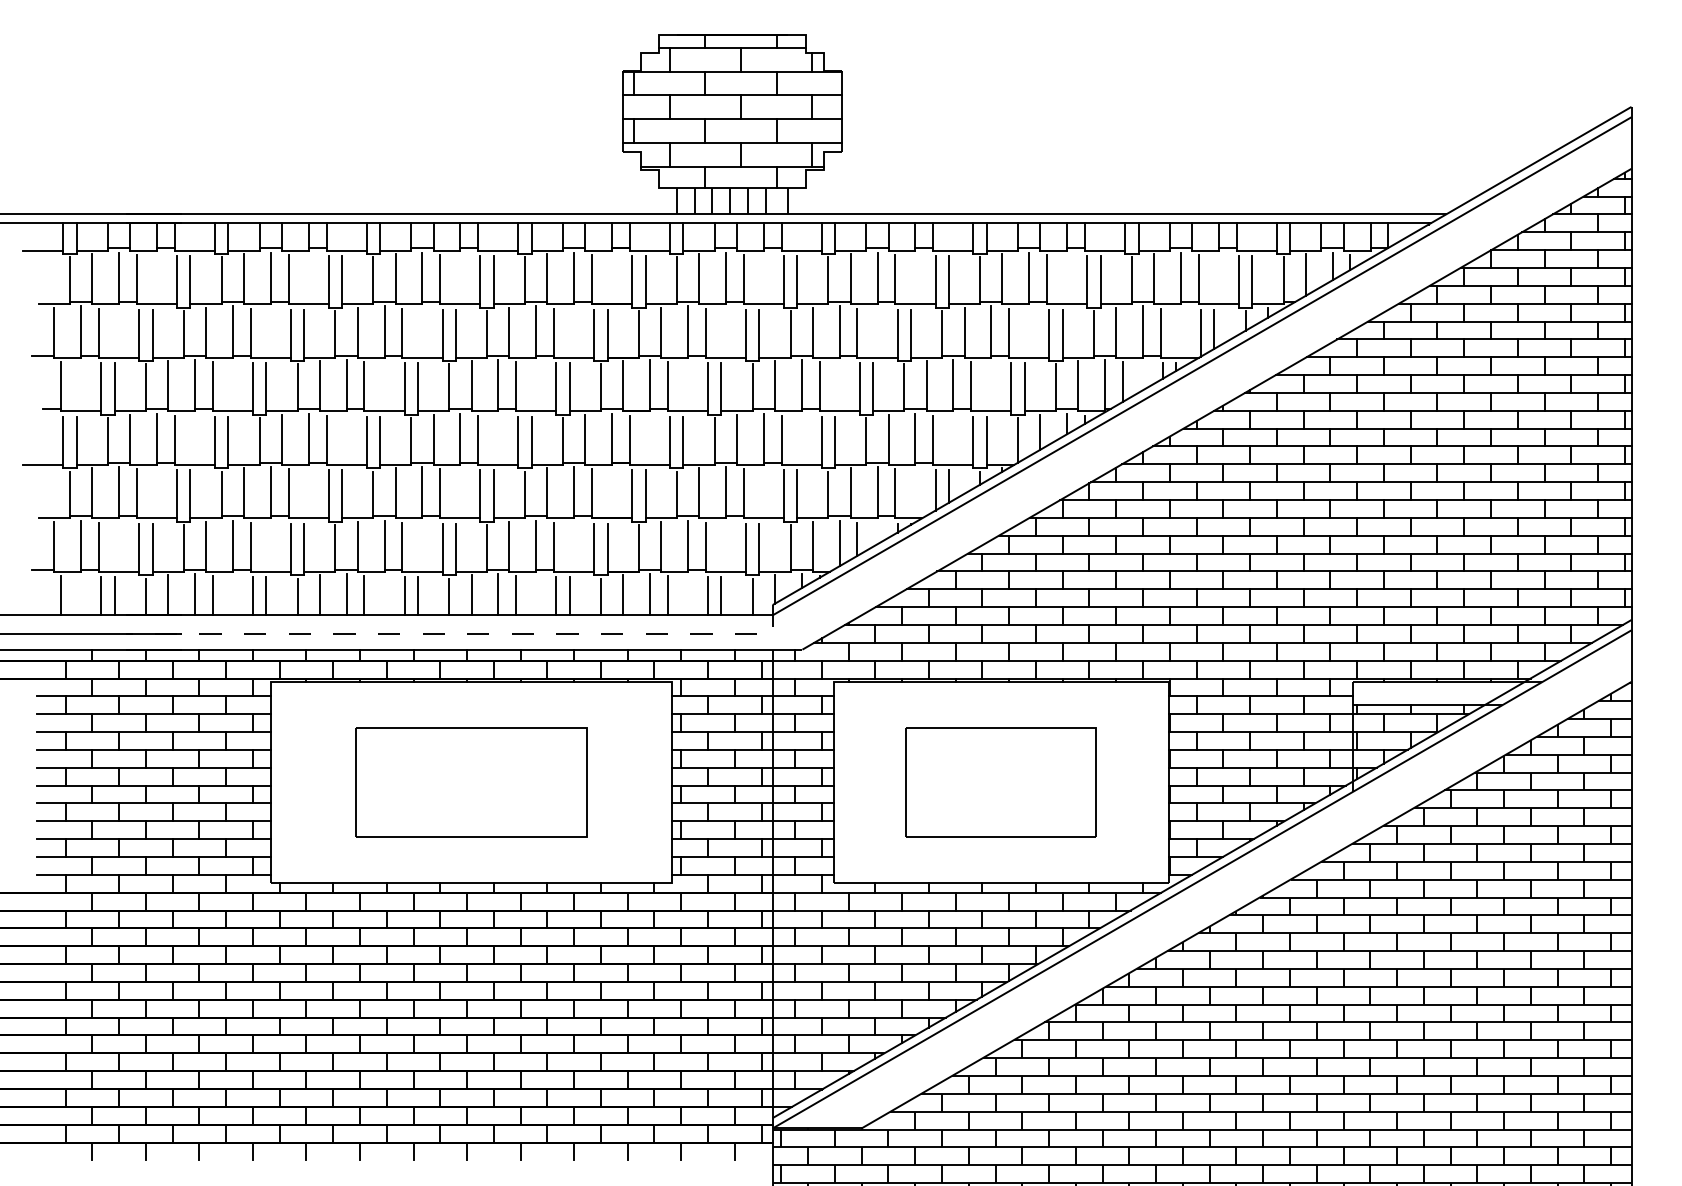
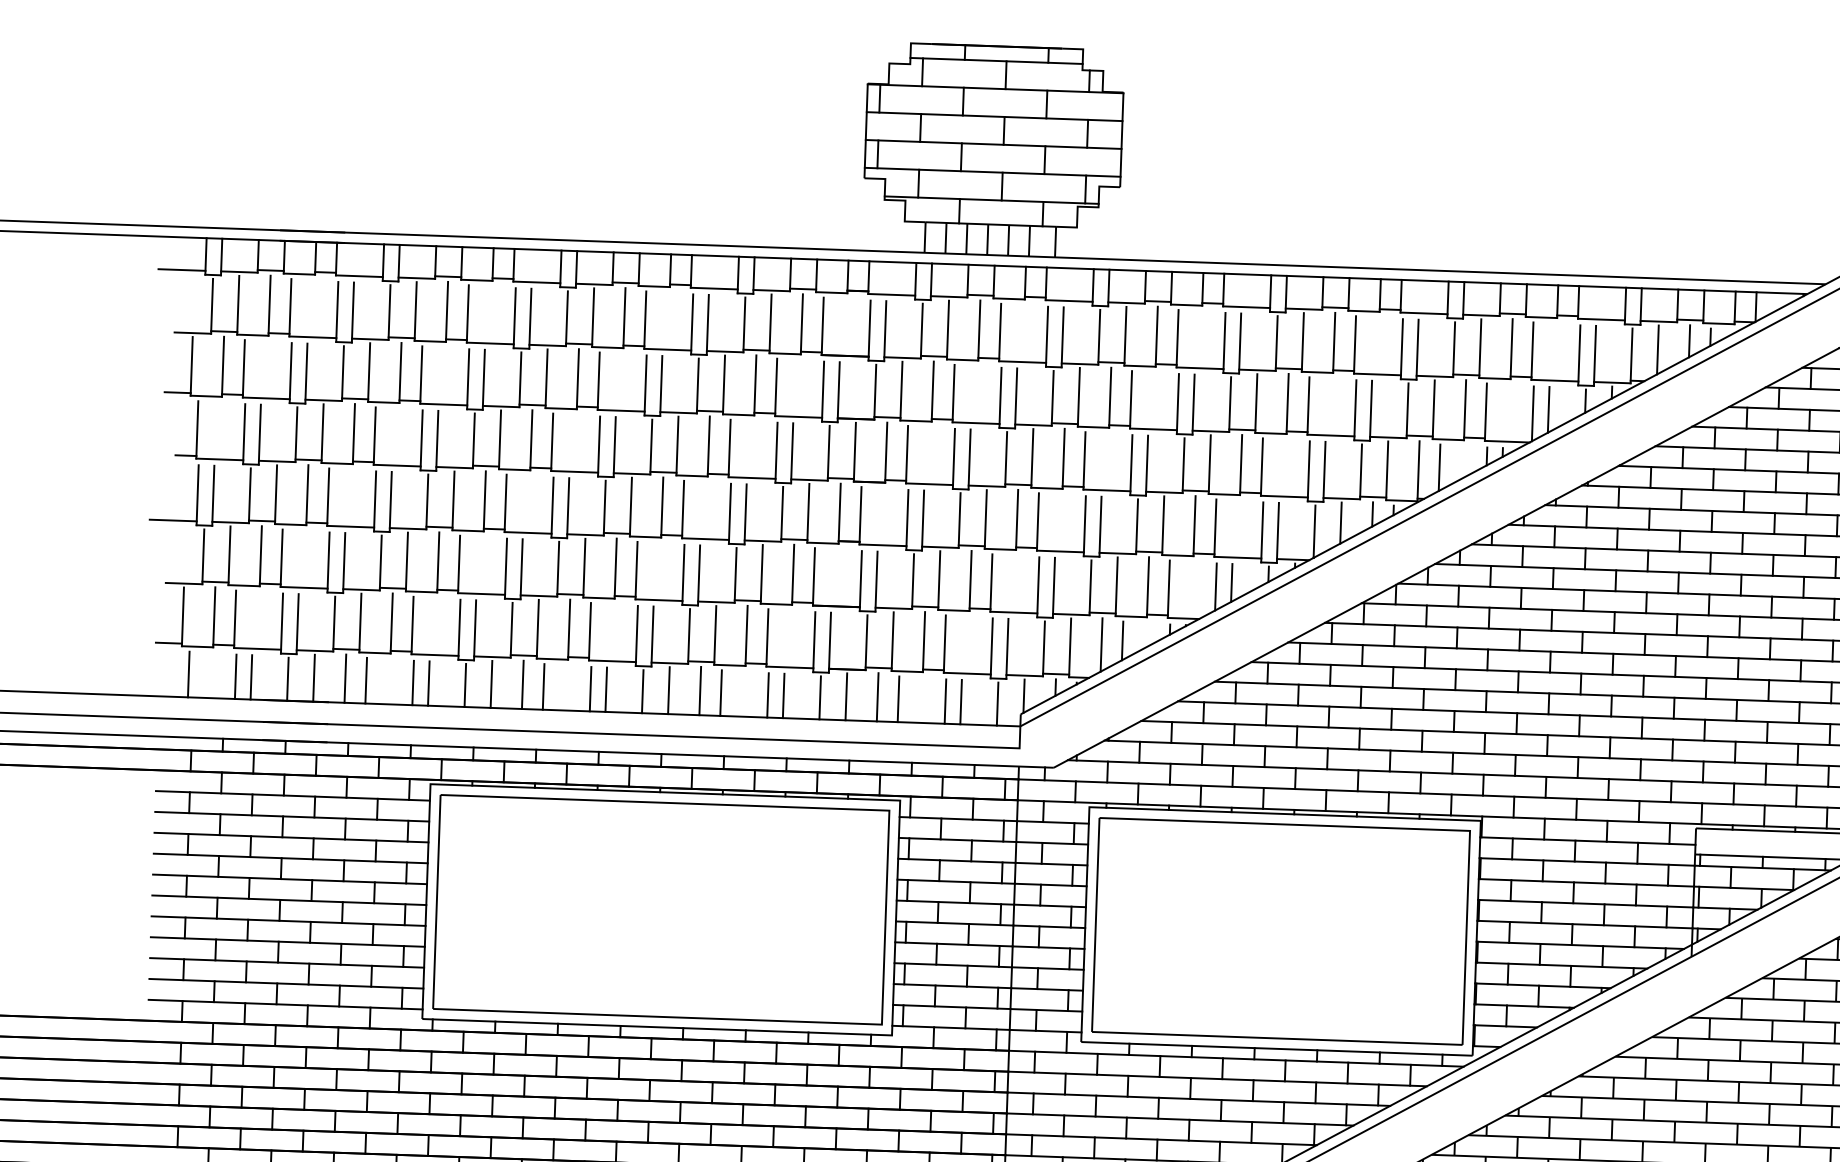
line: (464, 634) -> (659, 736), dashed -> solid
part: (471, 782) -> (661, 909), size x1.67
part: (1001, 782) -> (1281, 931), size x1.67

